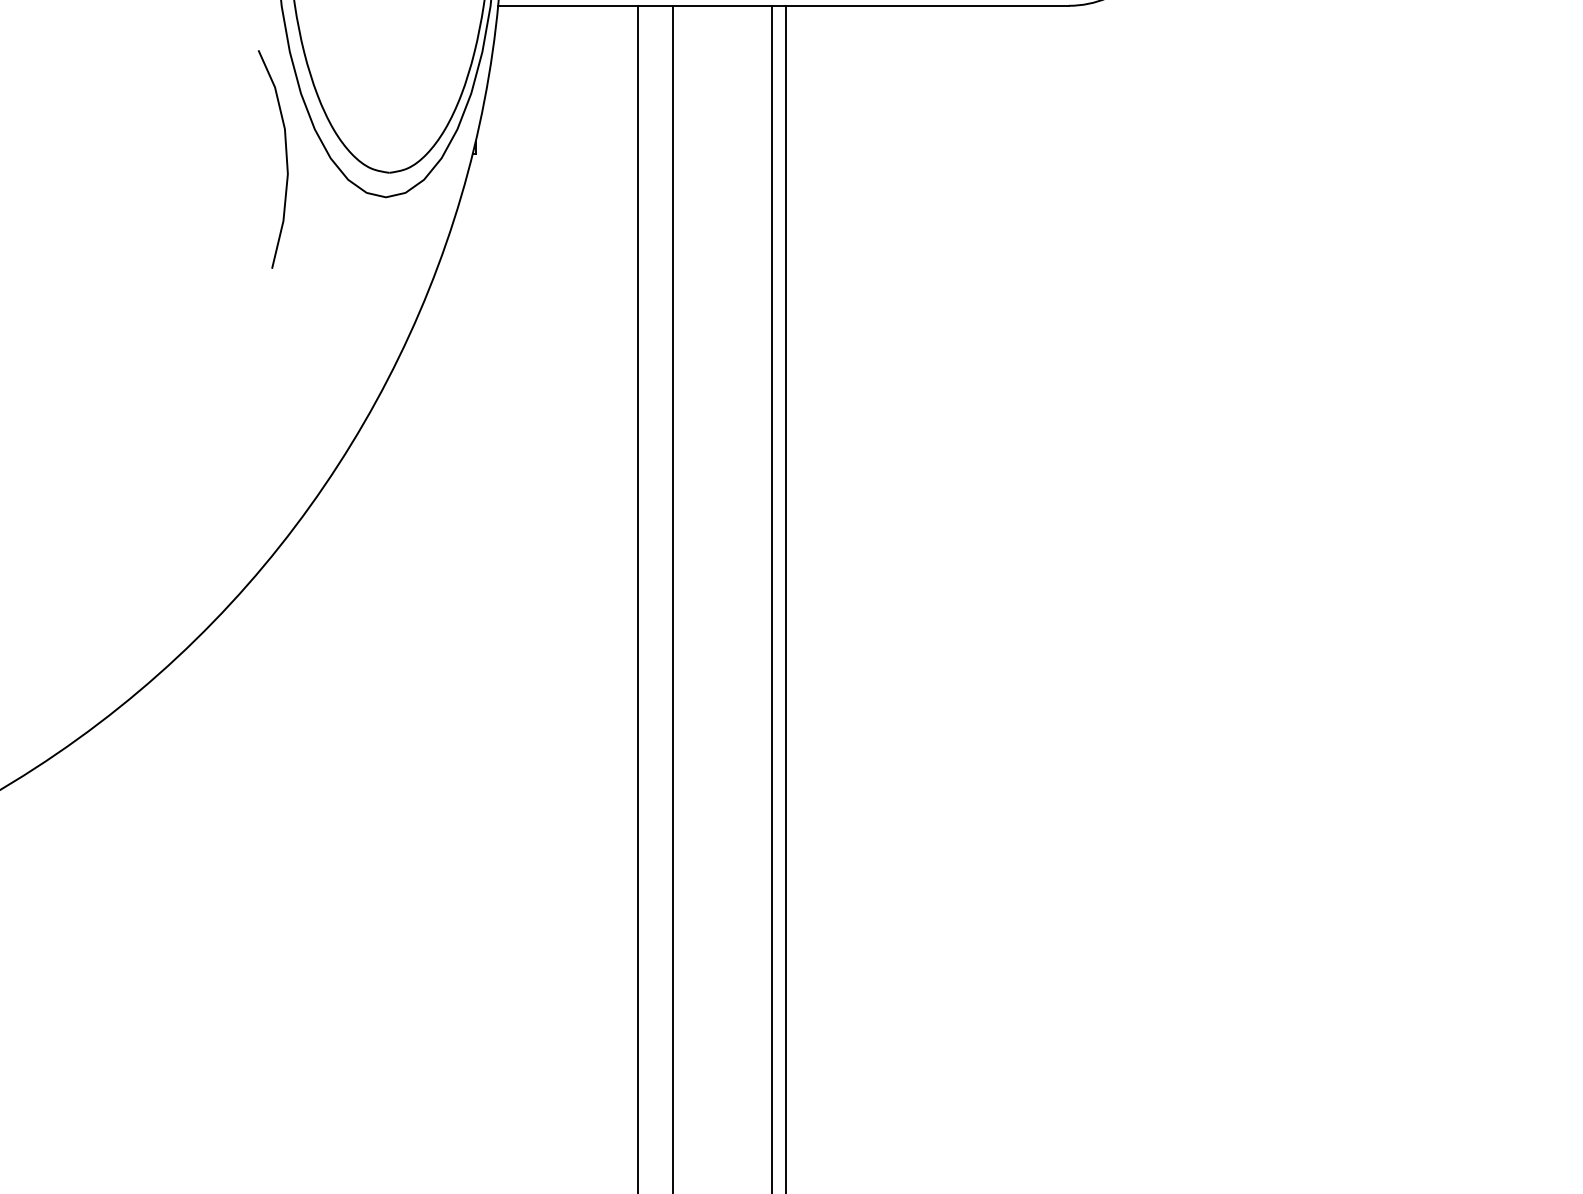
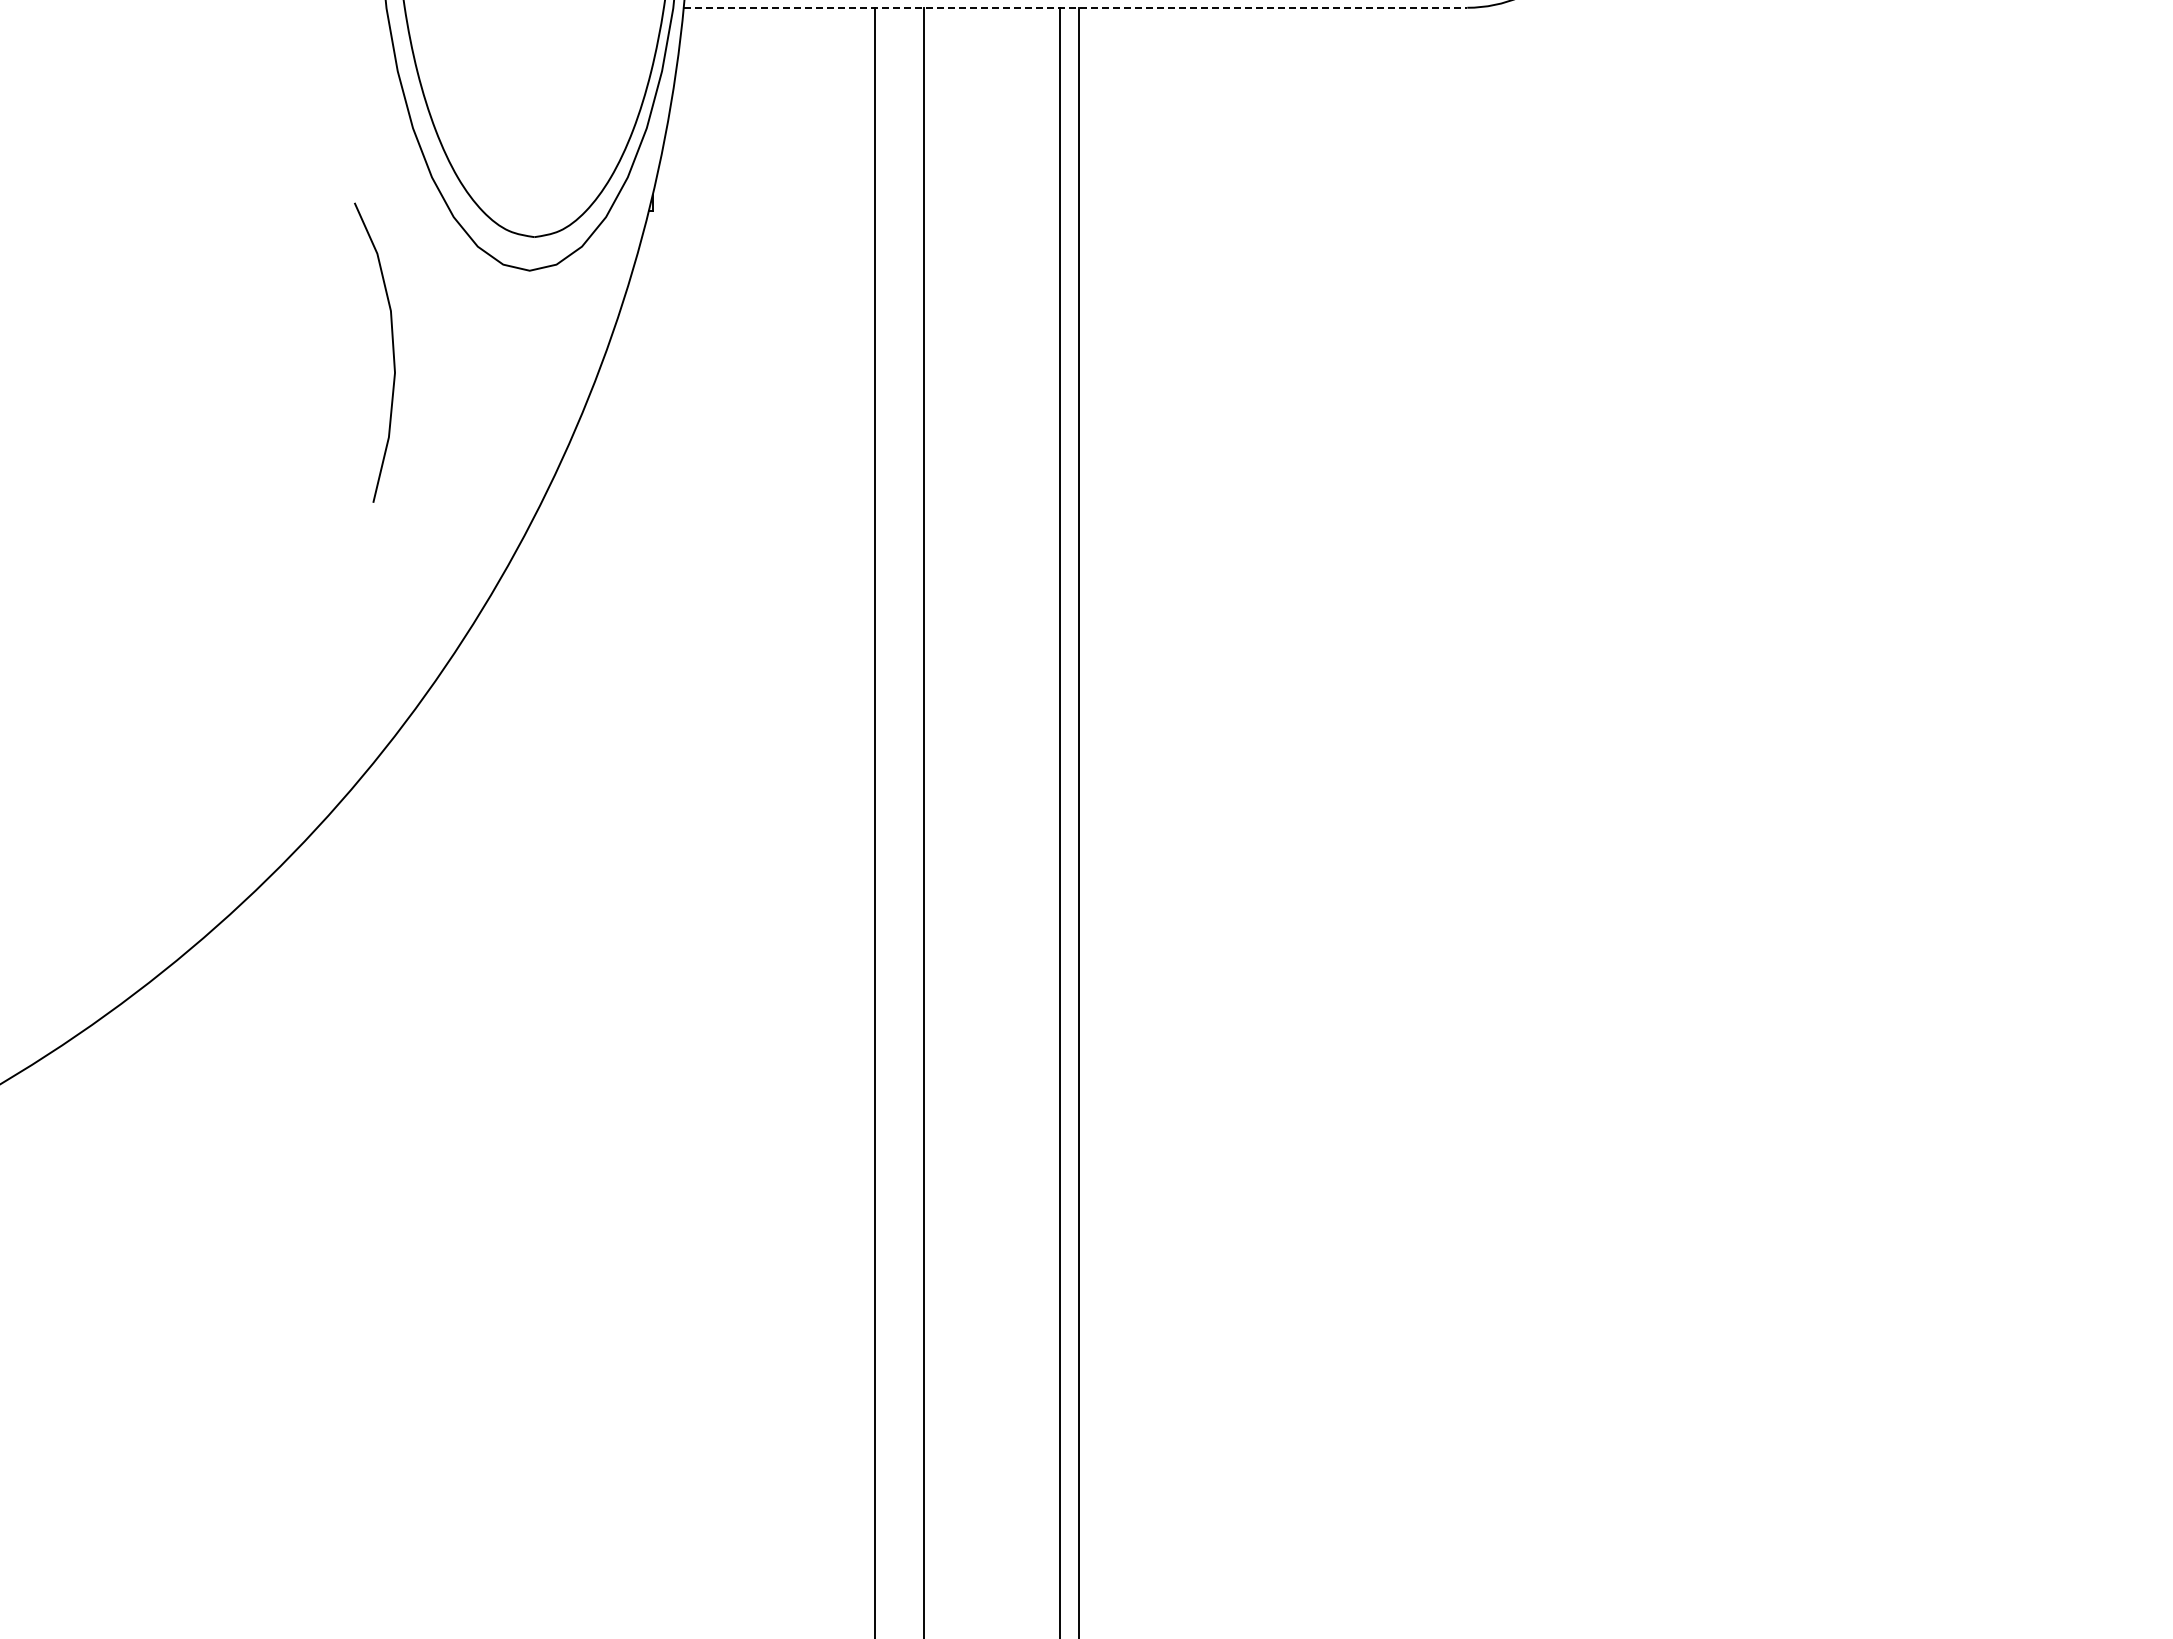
line: (783, 5) -> (1075, 7), solid -> dashed
curve: (286, 159) -> (392, 352), moved

